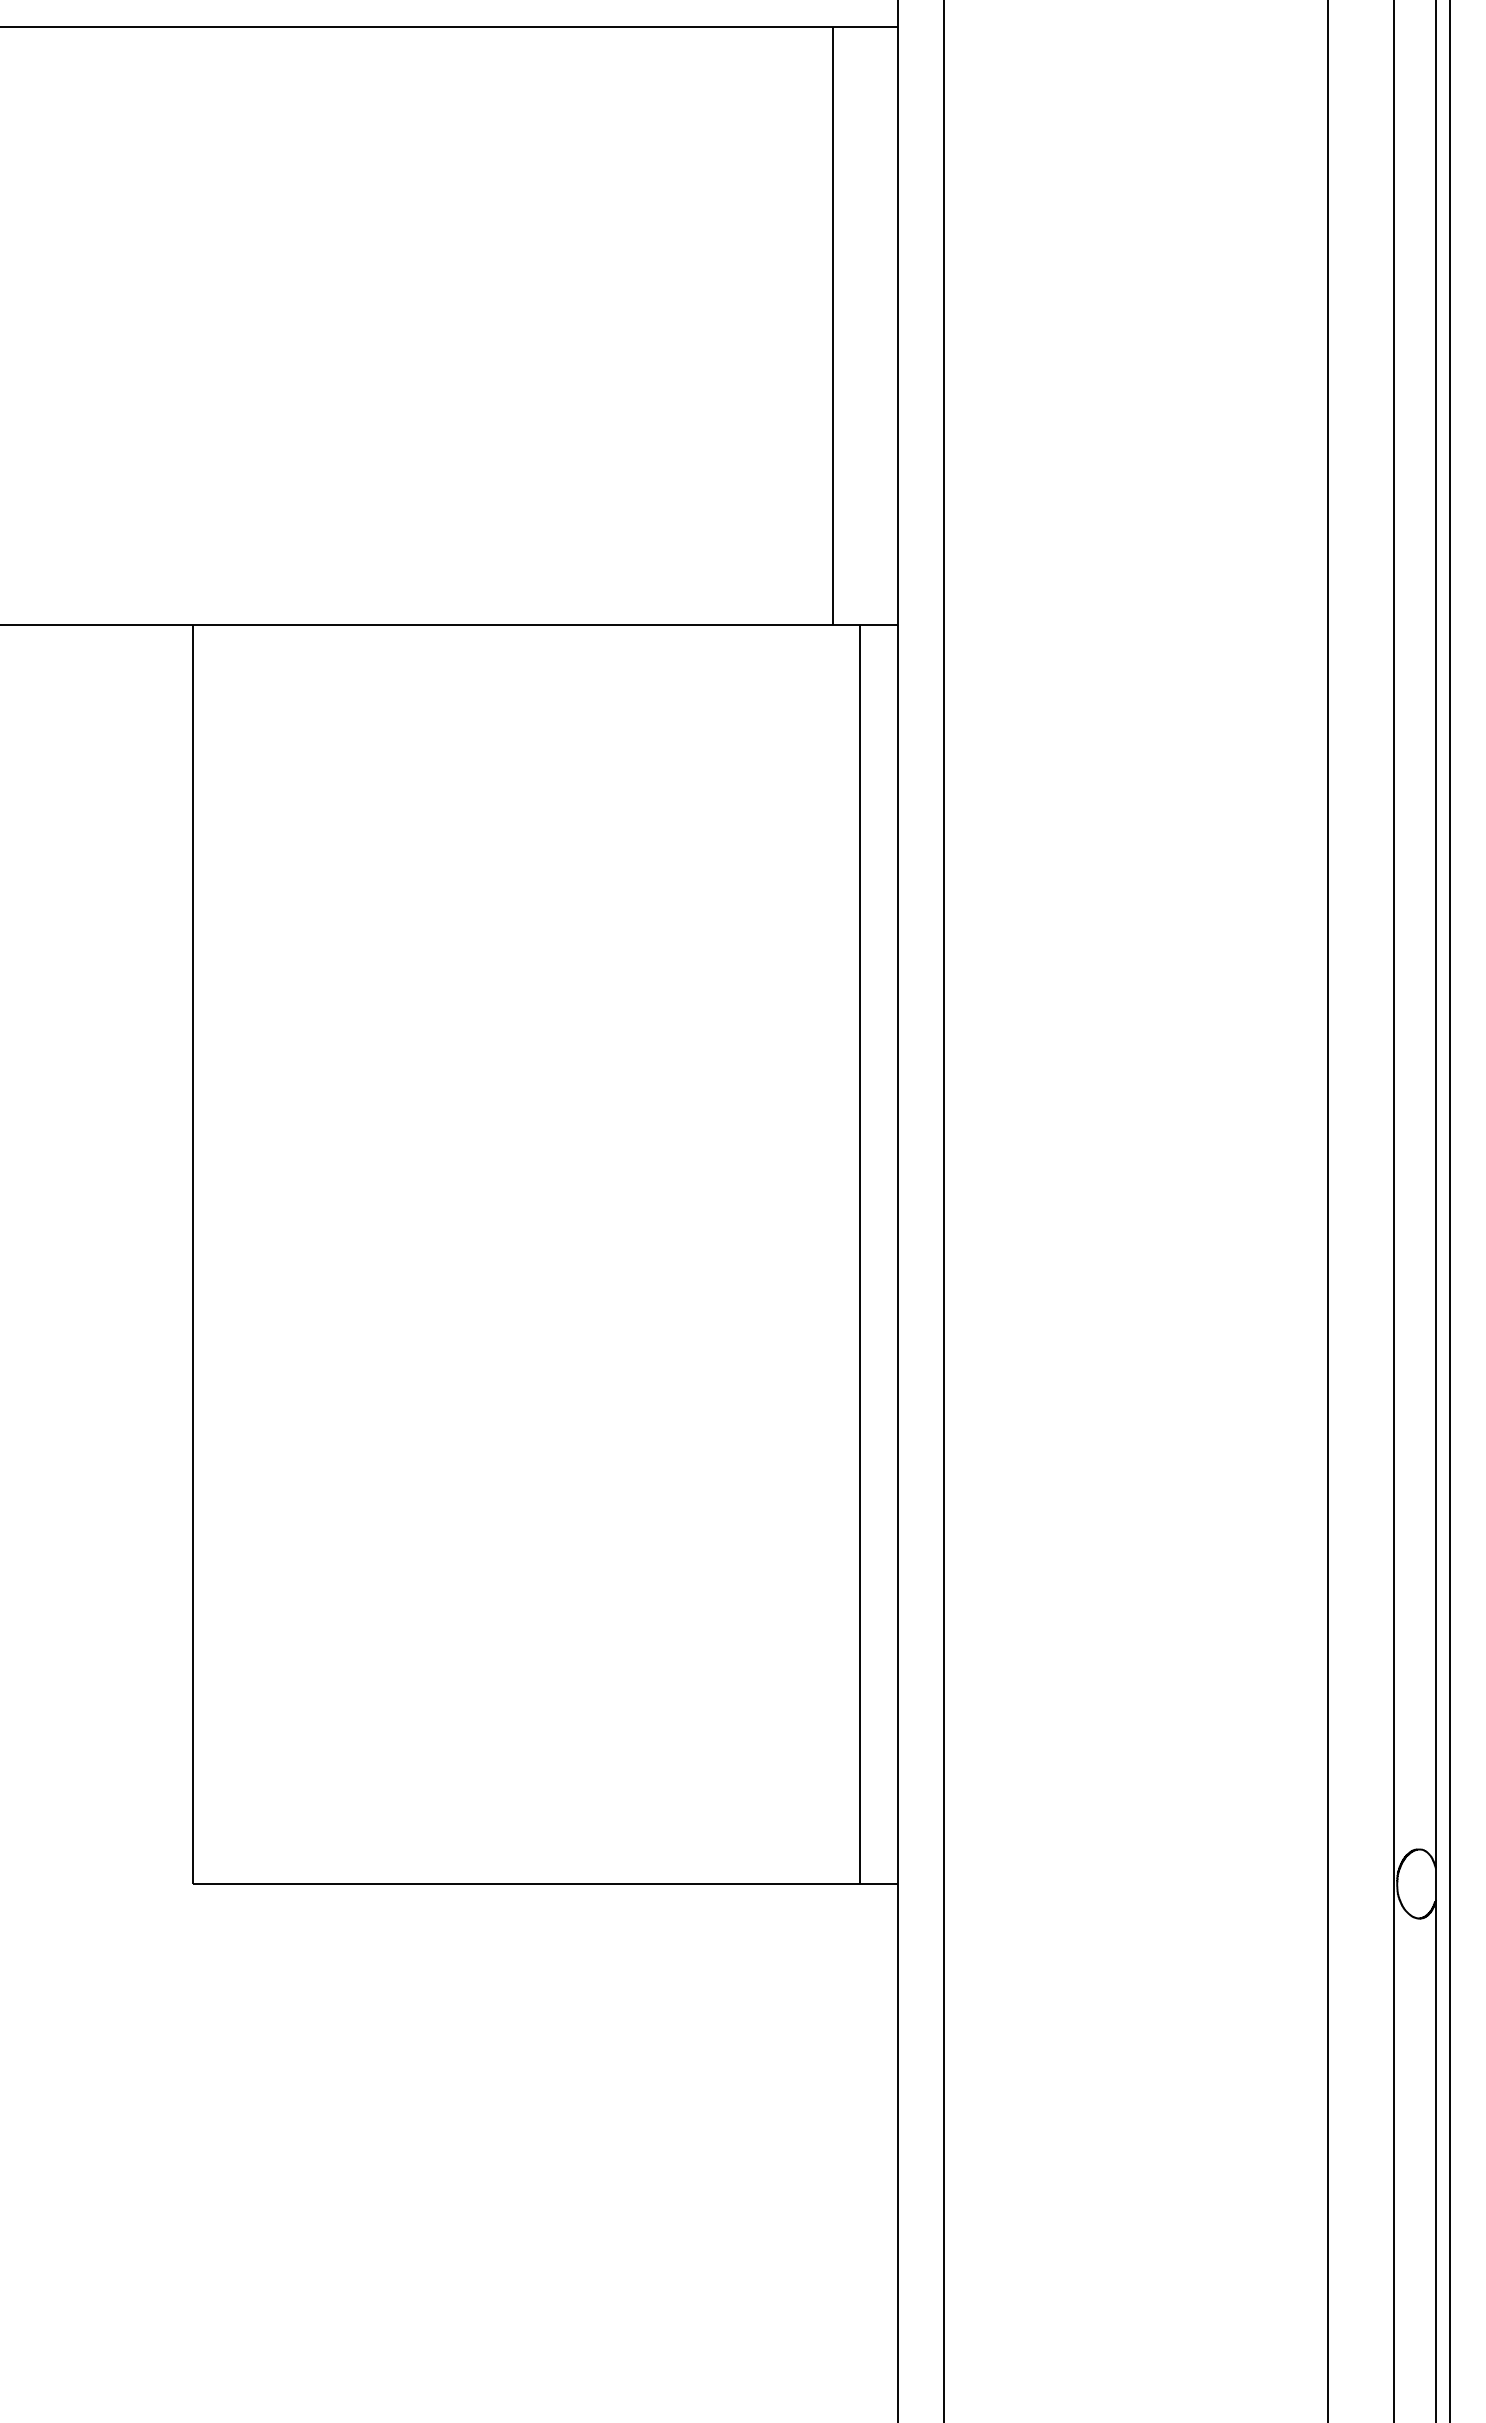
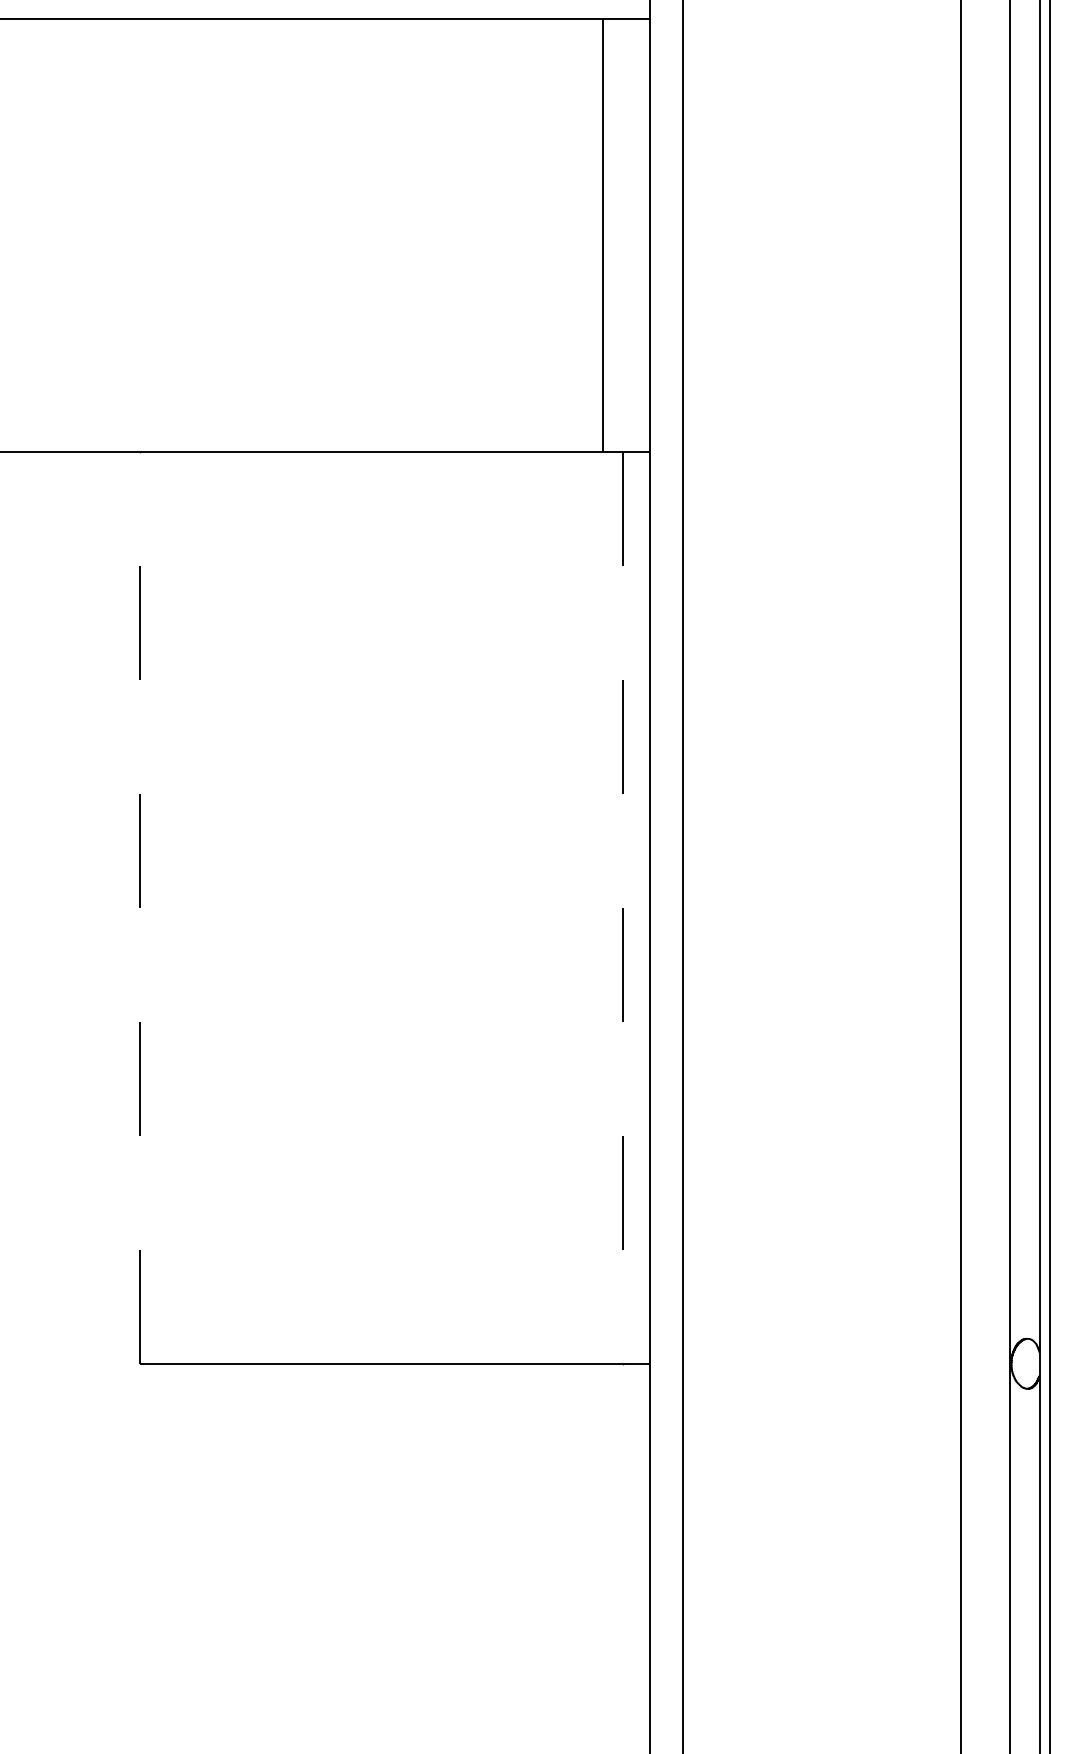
line: (192, 1254) -> (139, 908), solid -> dashed
line: (860, 1254) -> (623, 908), solid -> dashed

